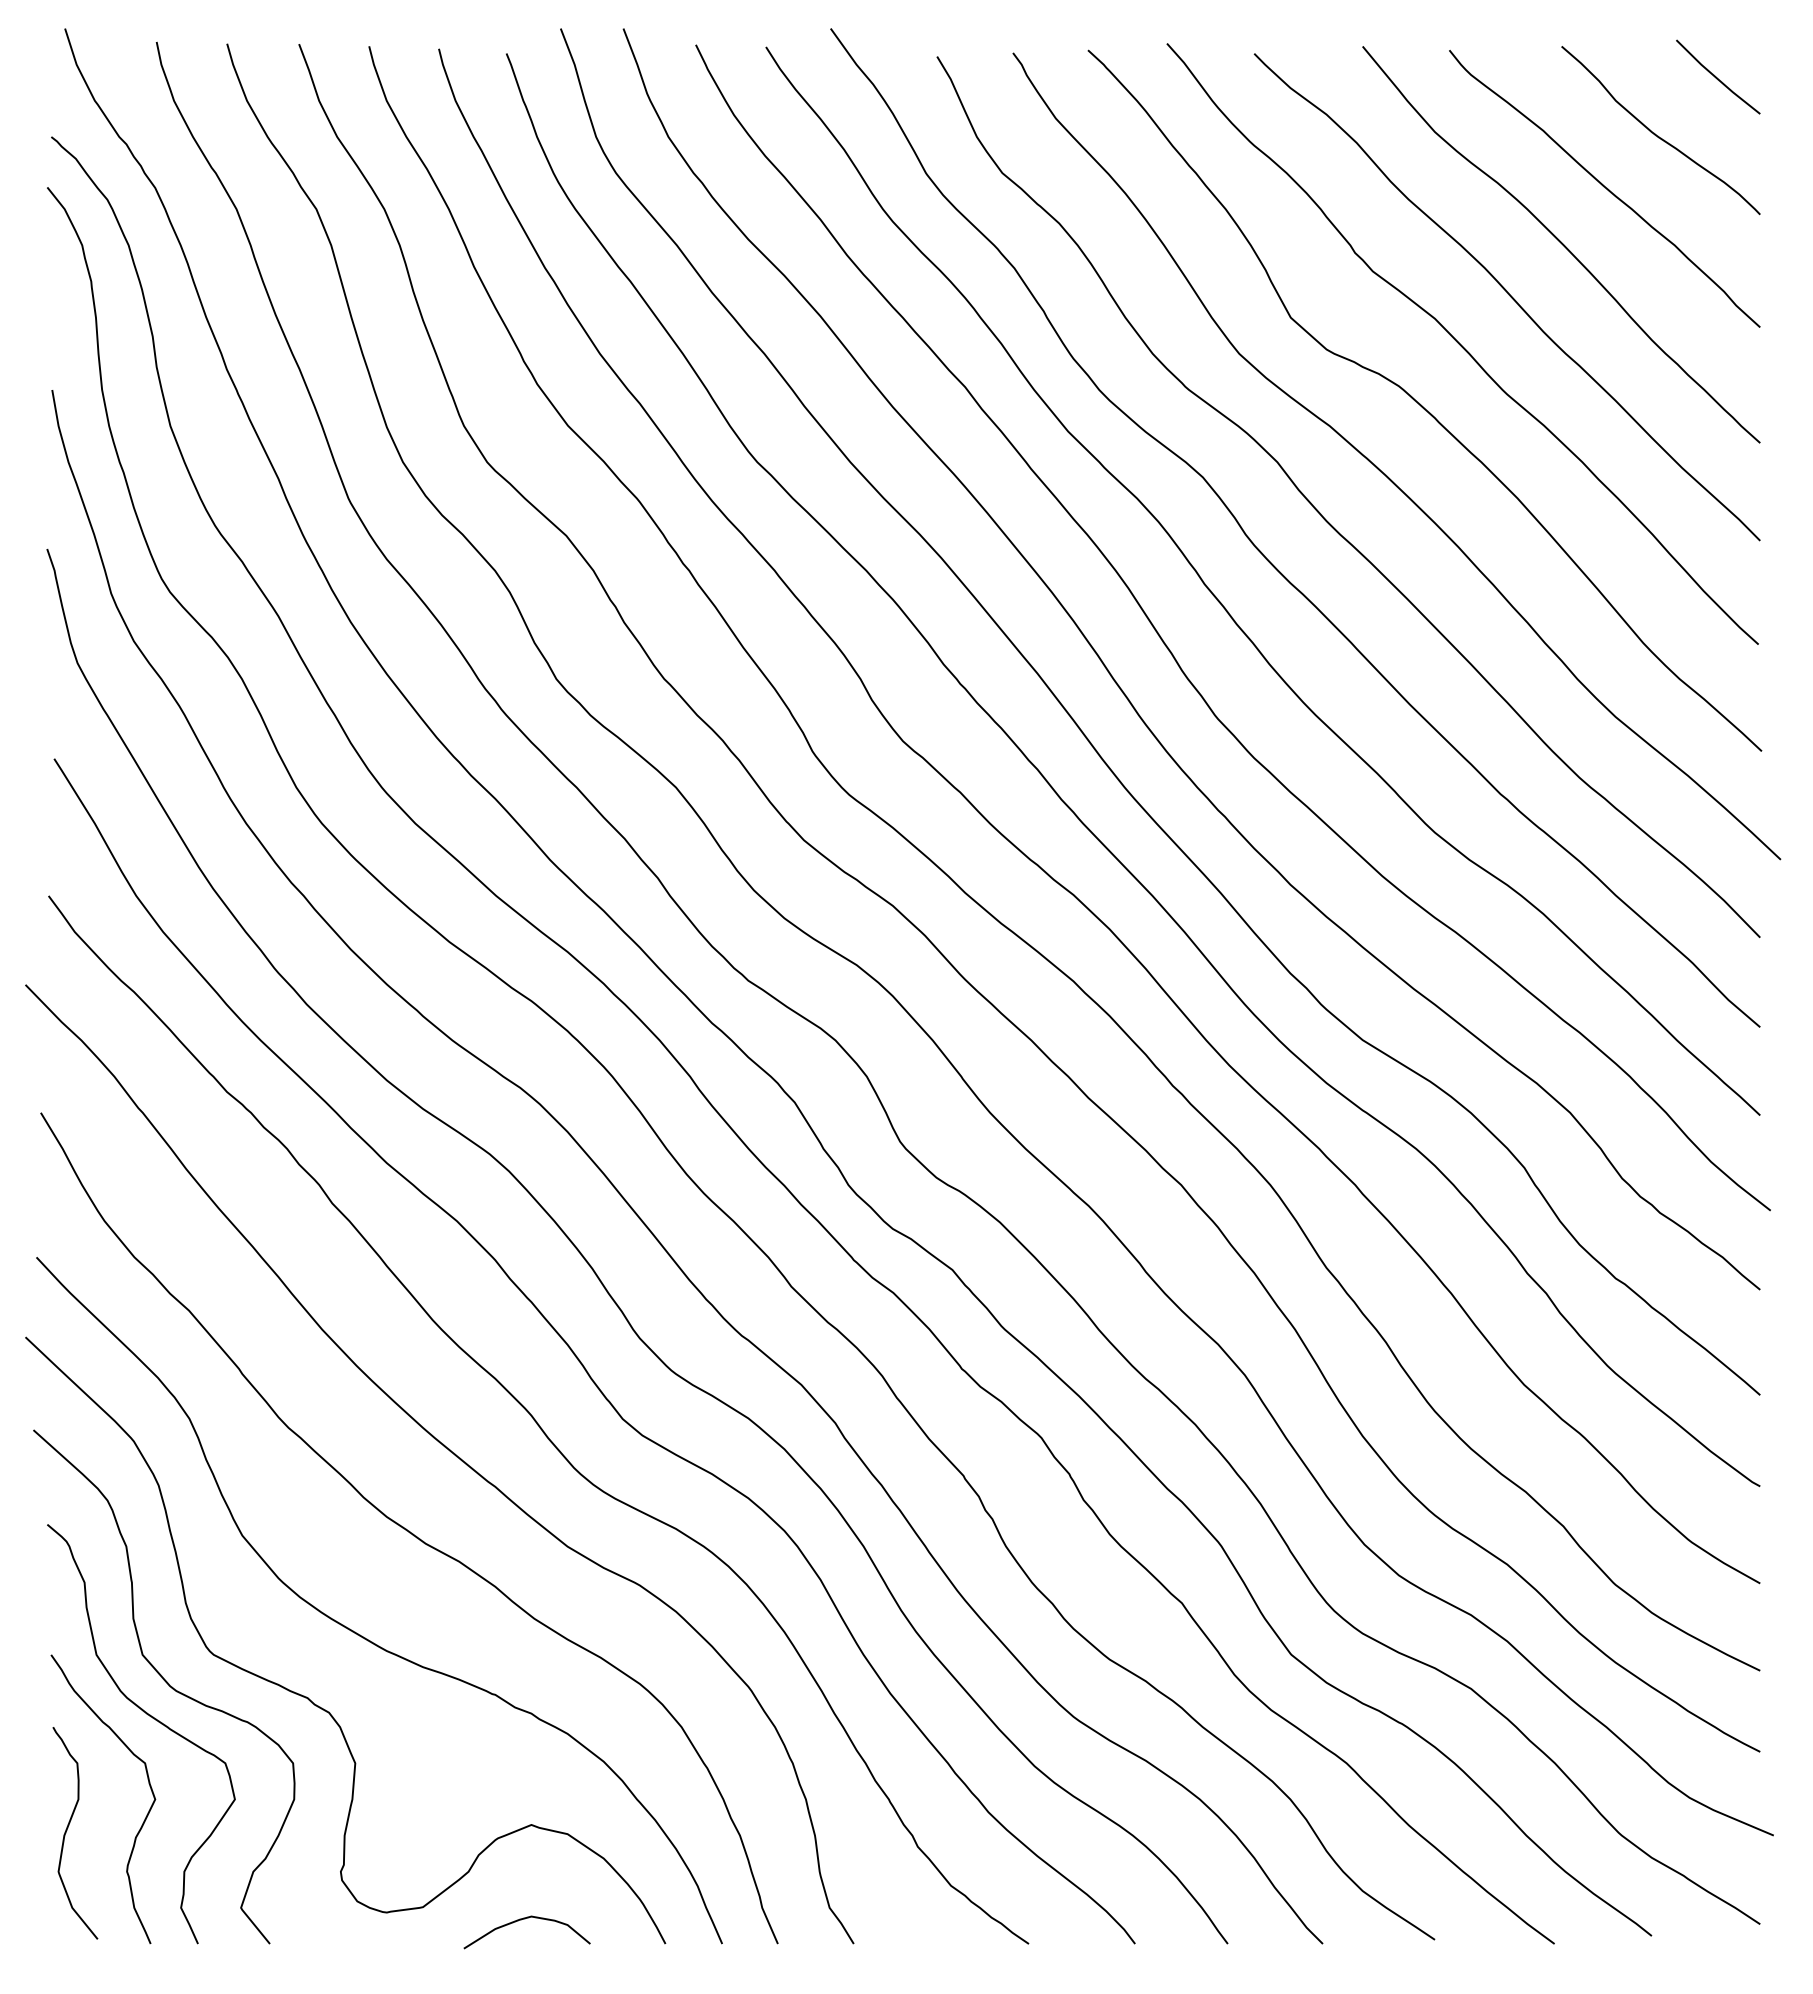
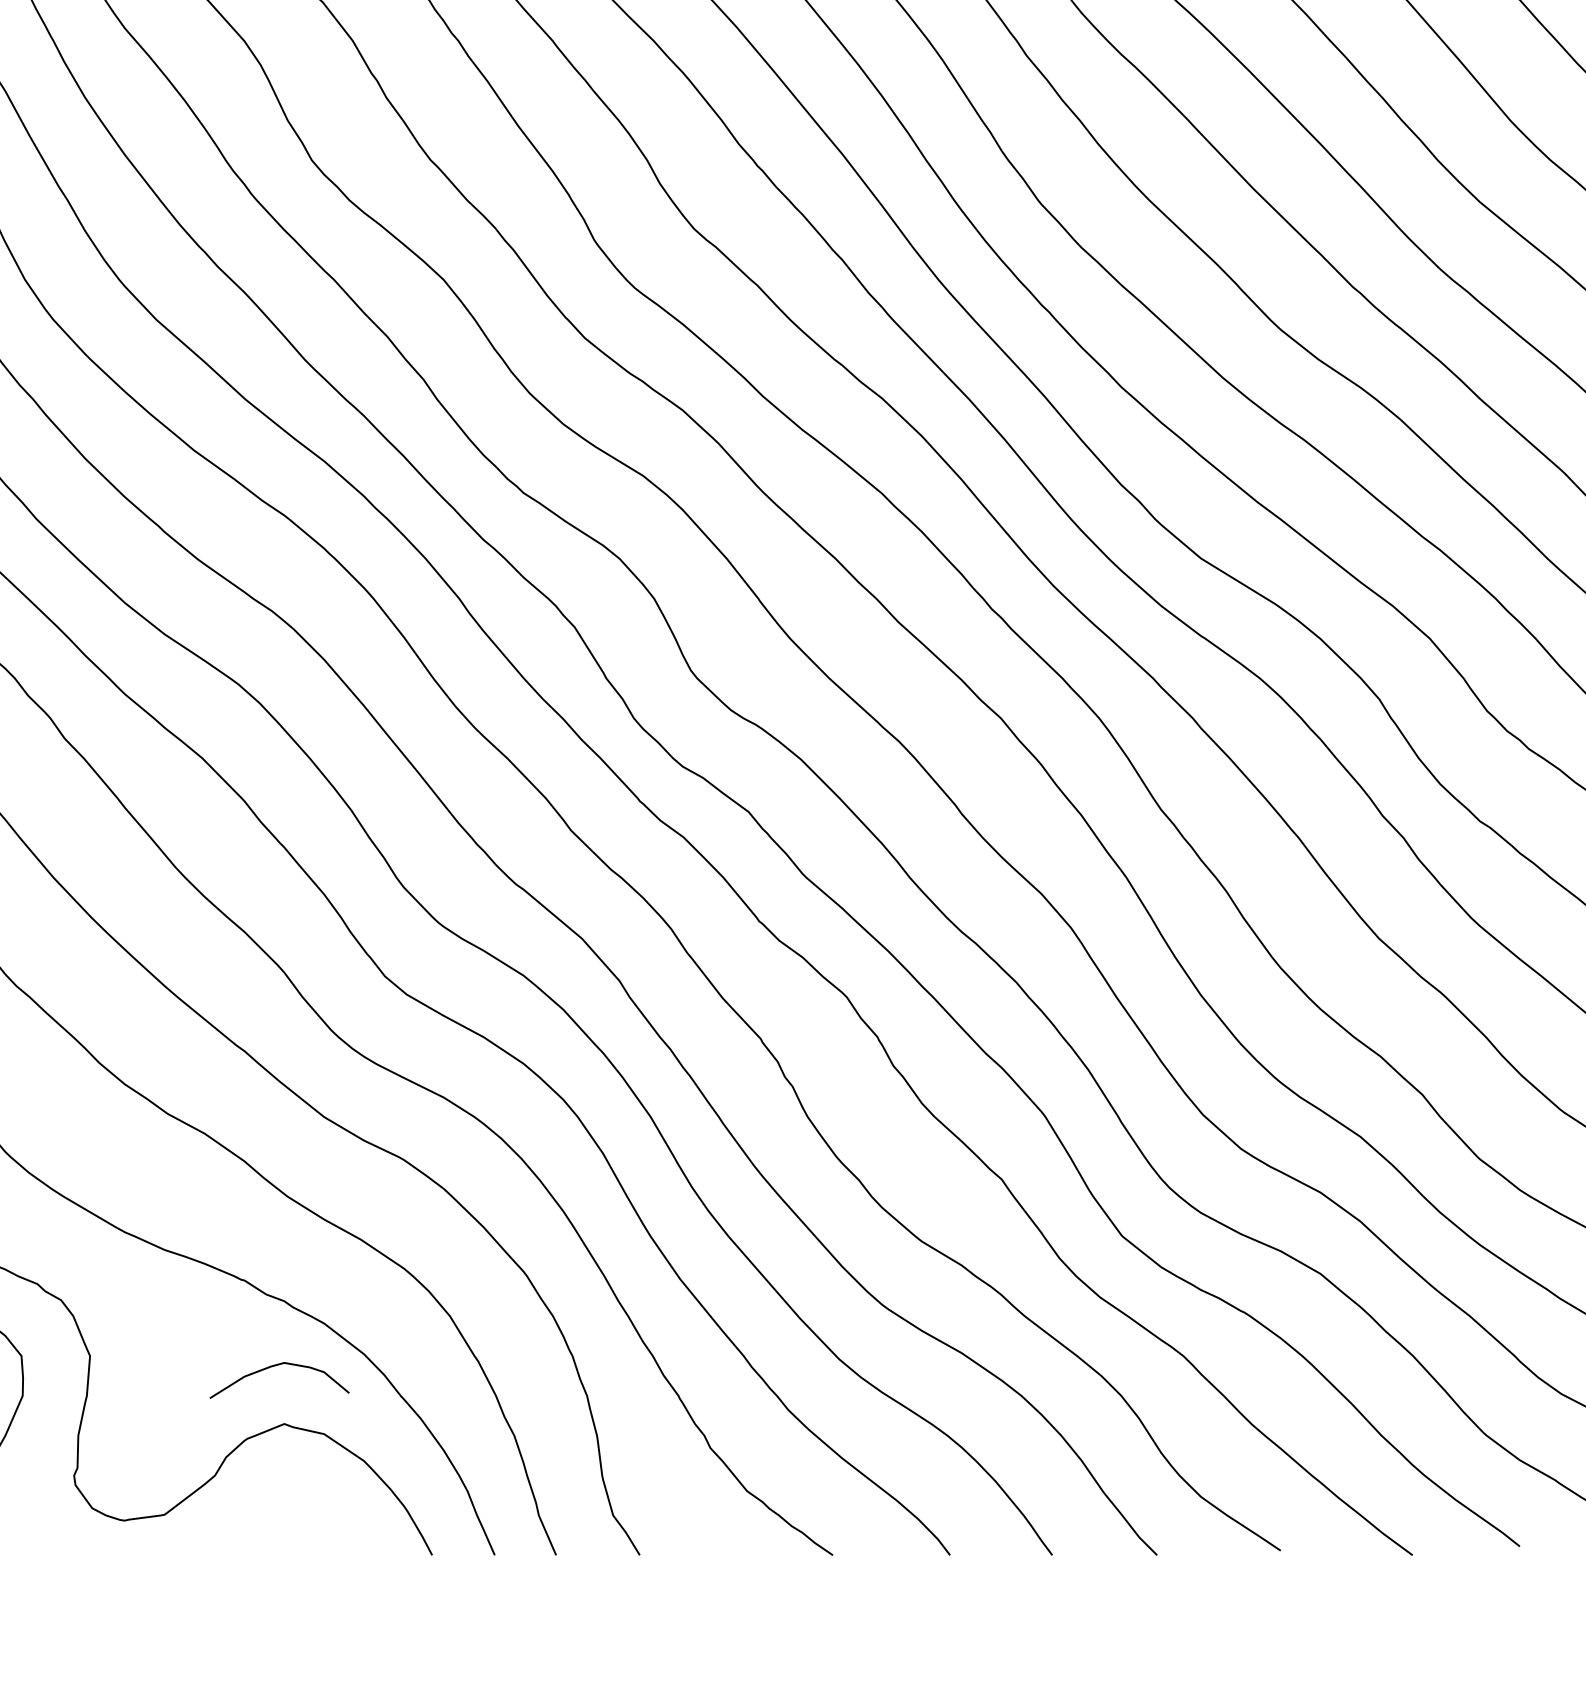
curve: (521, 1920) -> (273, 1367), moved

